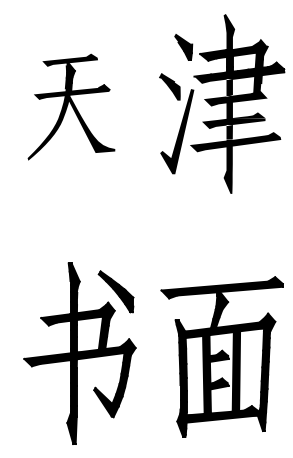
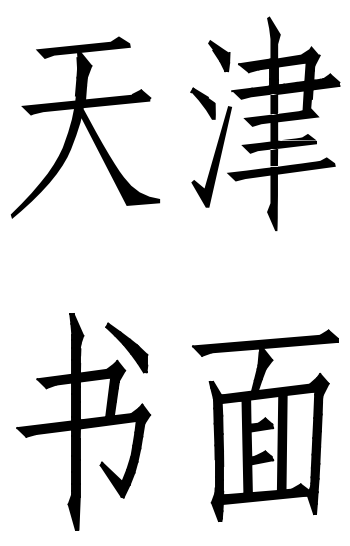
part: (71, 107) -> (85, 127), size x1.43
part: (79, 353) -> (83, 421), moved

